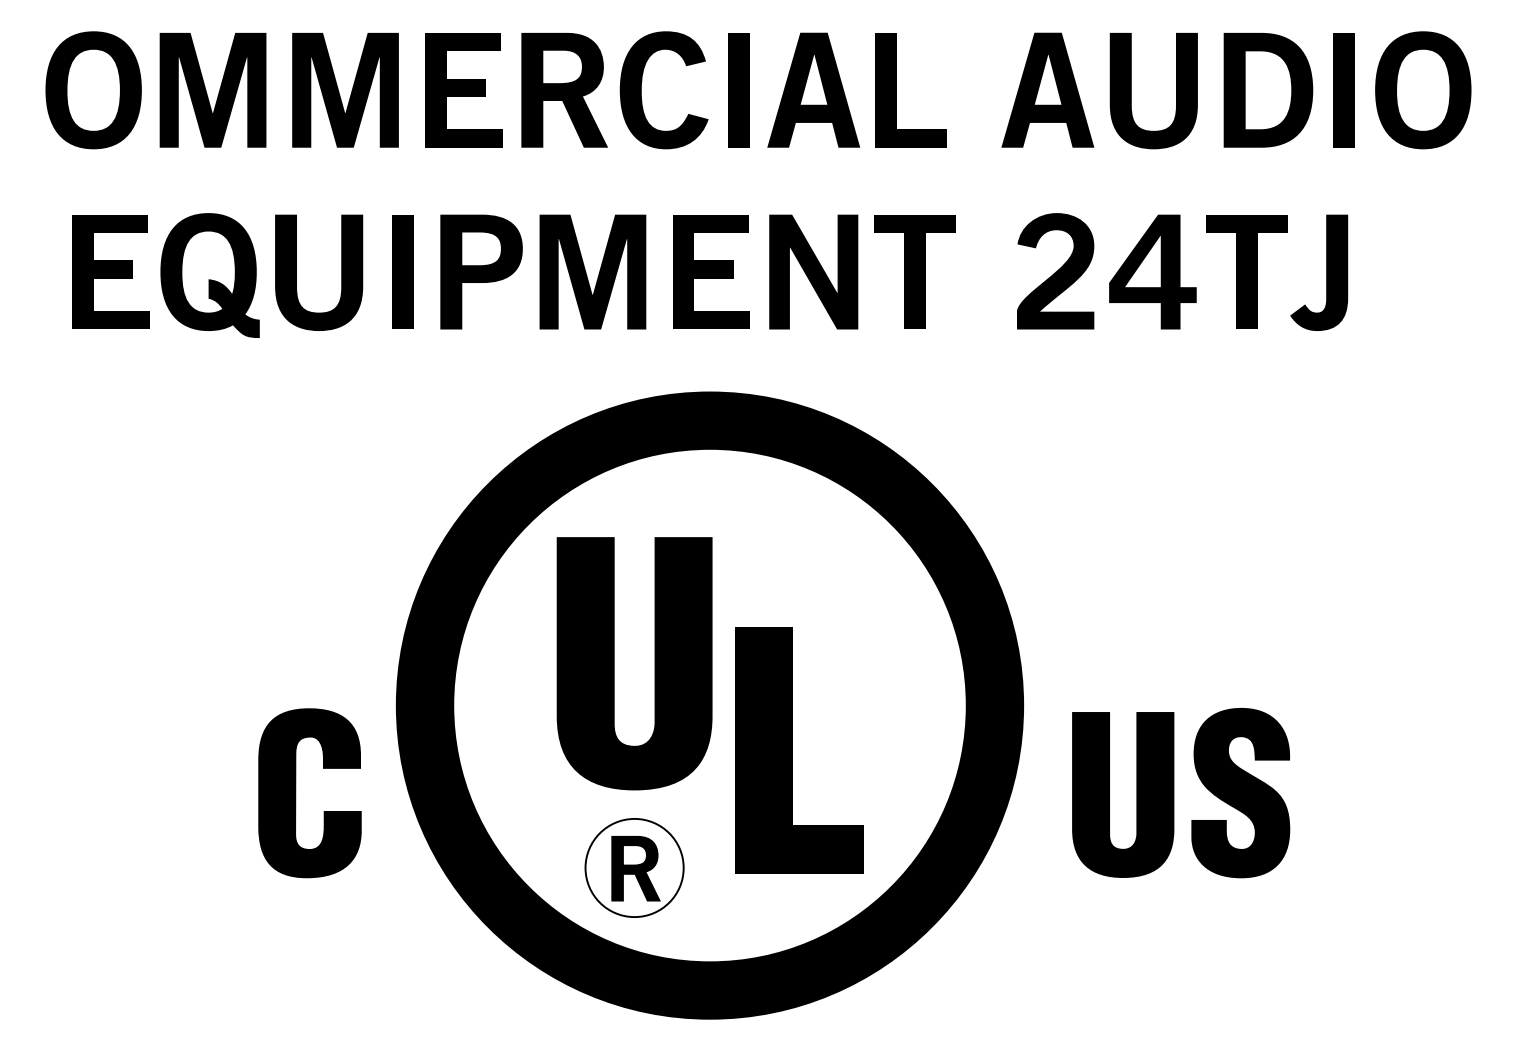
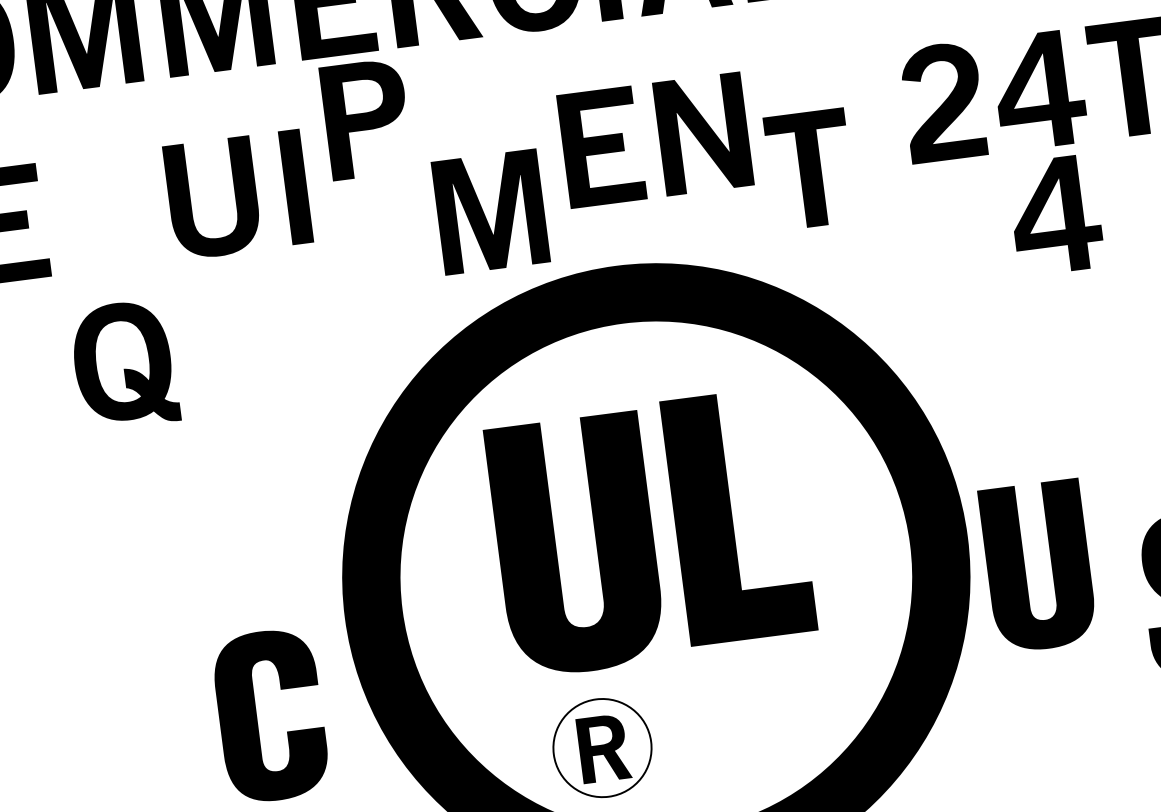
part: (481, 271) -> (366, 118), moved
part: (914, 271) -> (809, 169), moved
part: (586, 272) -> (484, 213), moved
part: (209, 275) -> (124, 365), moved
part: (1152, 397) -> (1055, 214), added
part: (792, 750) -> (731, 517), moved
part: (1136, 794) -> (1051, 564), moved

